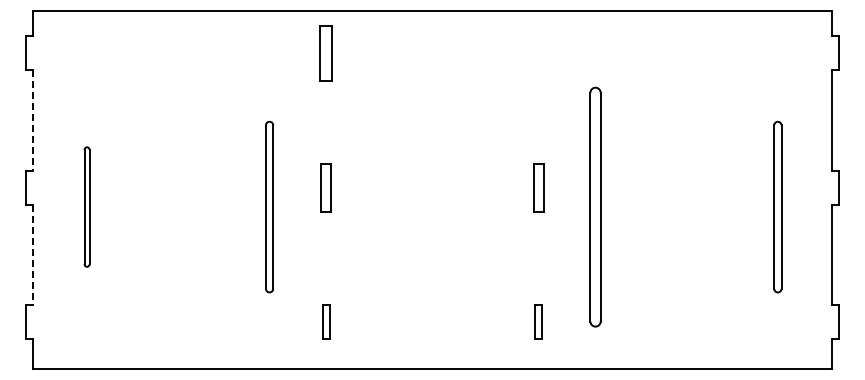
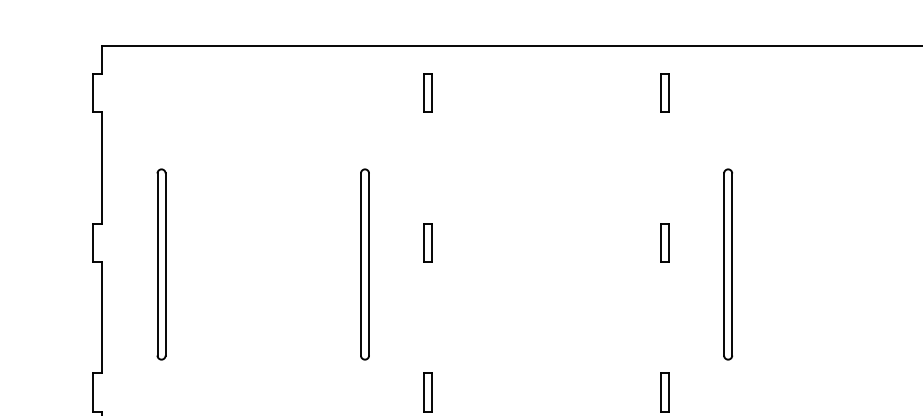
part: (326, 52) -> (428, 92), size x0.62
part: (538, 52) -> (664, 92), added
line: (33, 121) -> (101, 169), dashed -> solid
part: (326, 187) -> (428, 242), size x0.71
part: (538, 187) -> (664, 242), size x0.71
part: (86, 206) -> (160, 263), size x1.43
part: (594, 206) -> (727, 263), size x0.71
line: (33, 255) -> (101, 318), dashed -> solid

